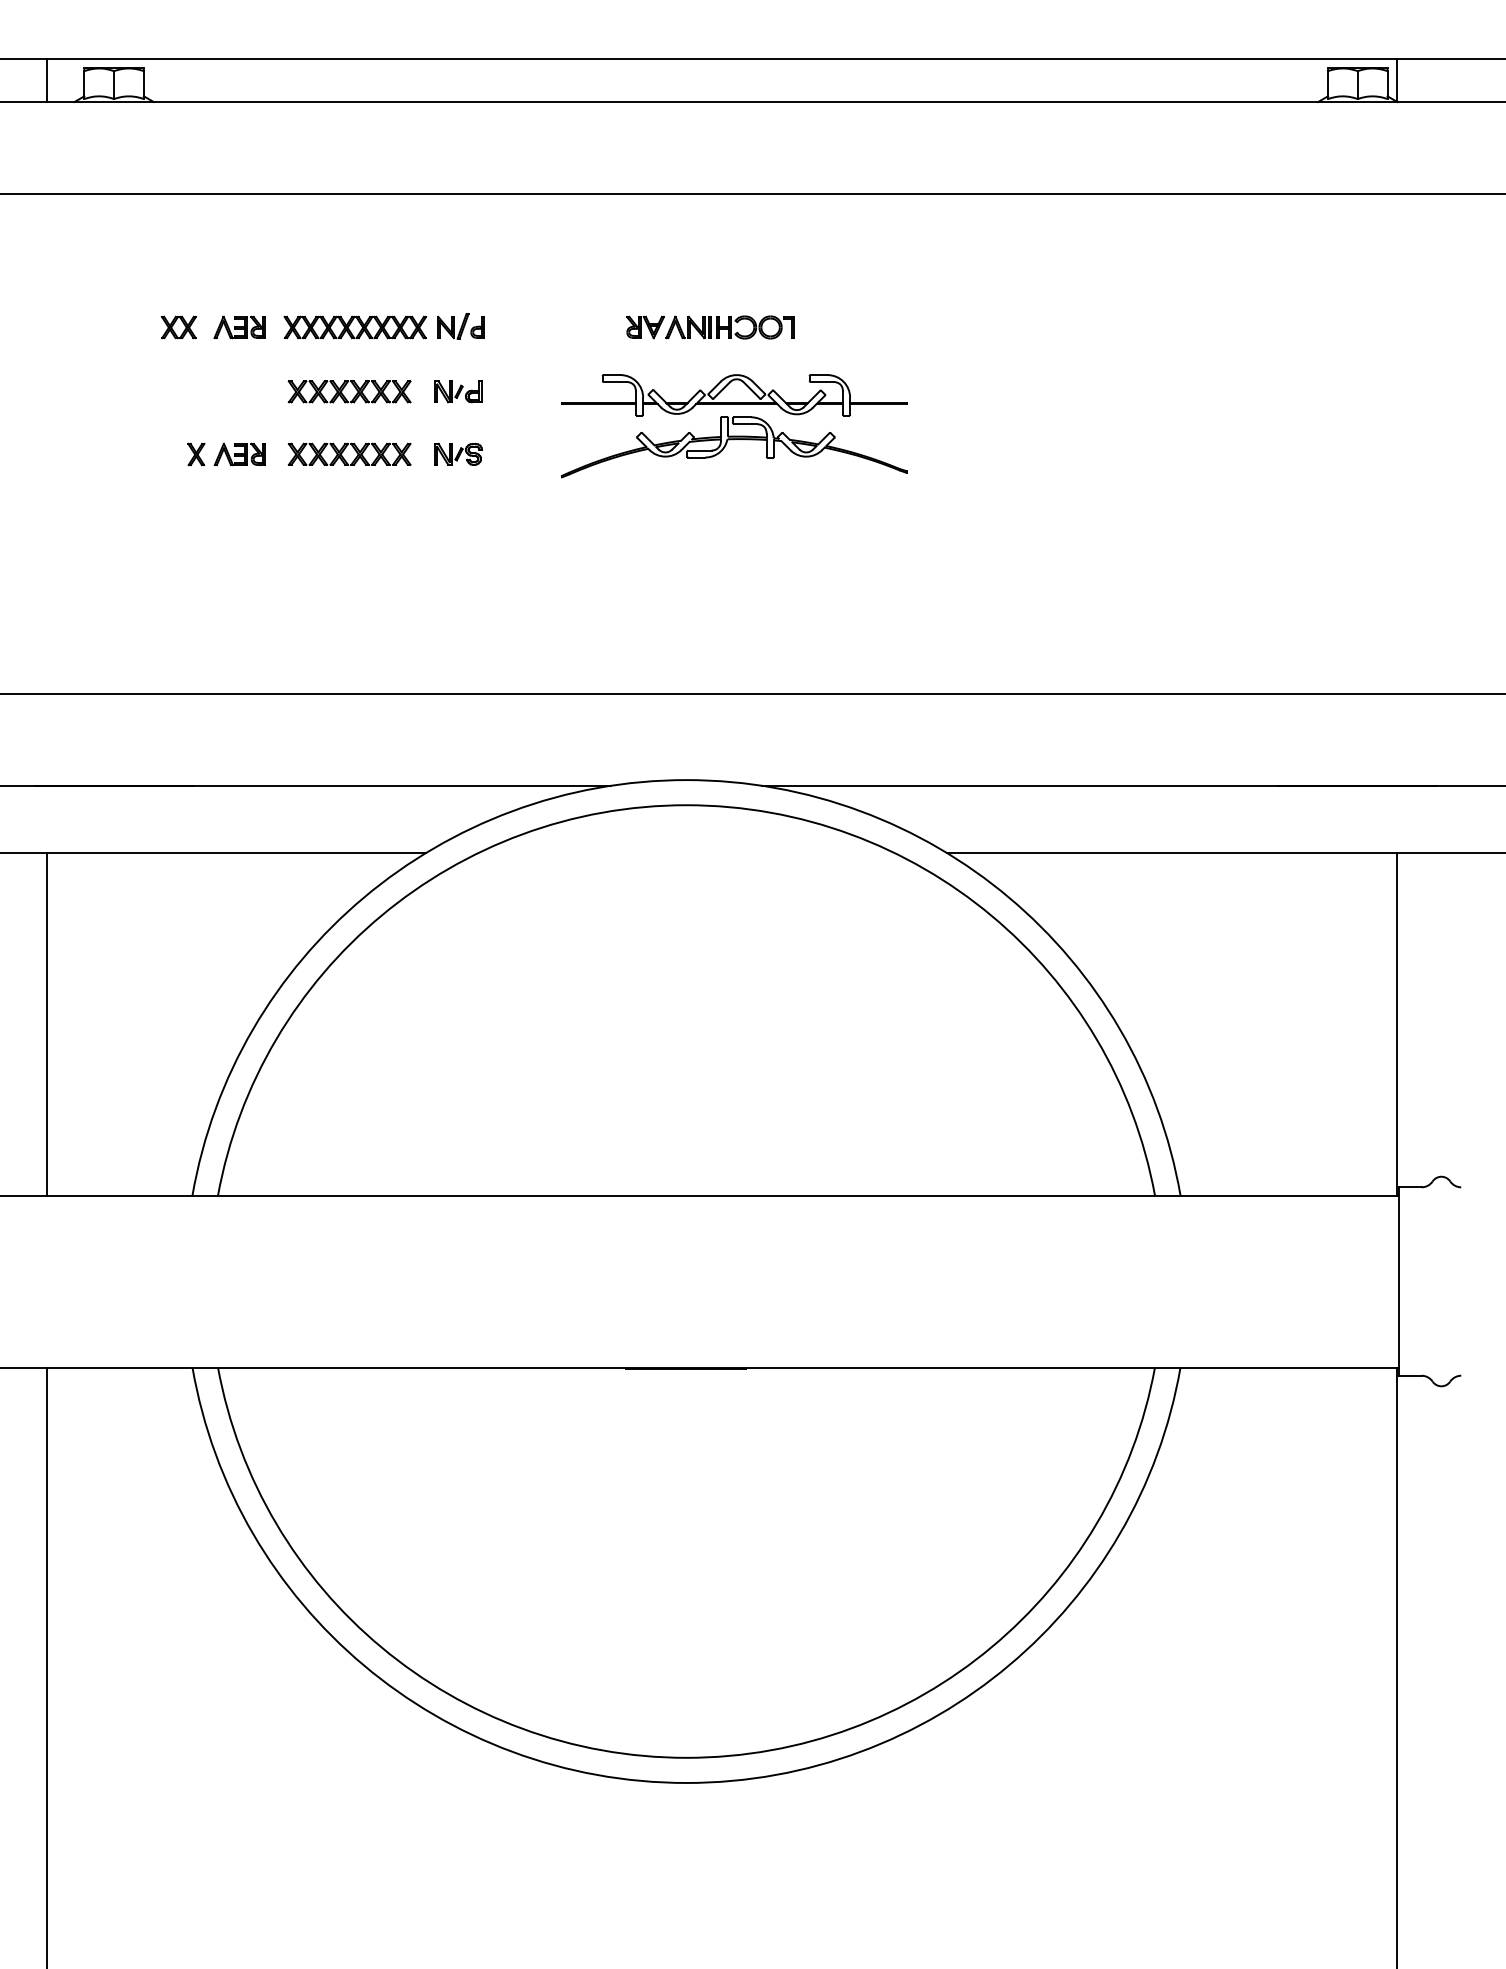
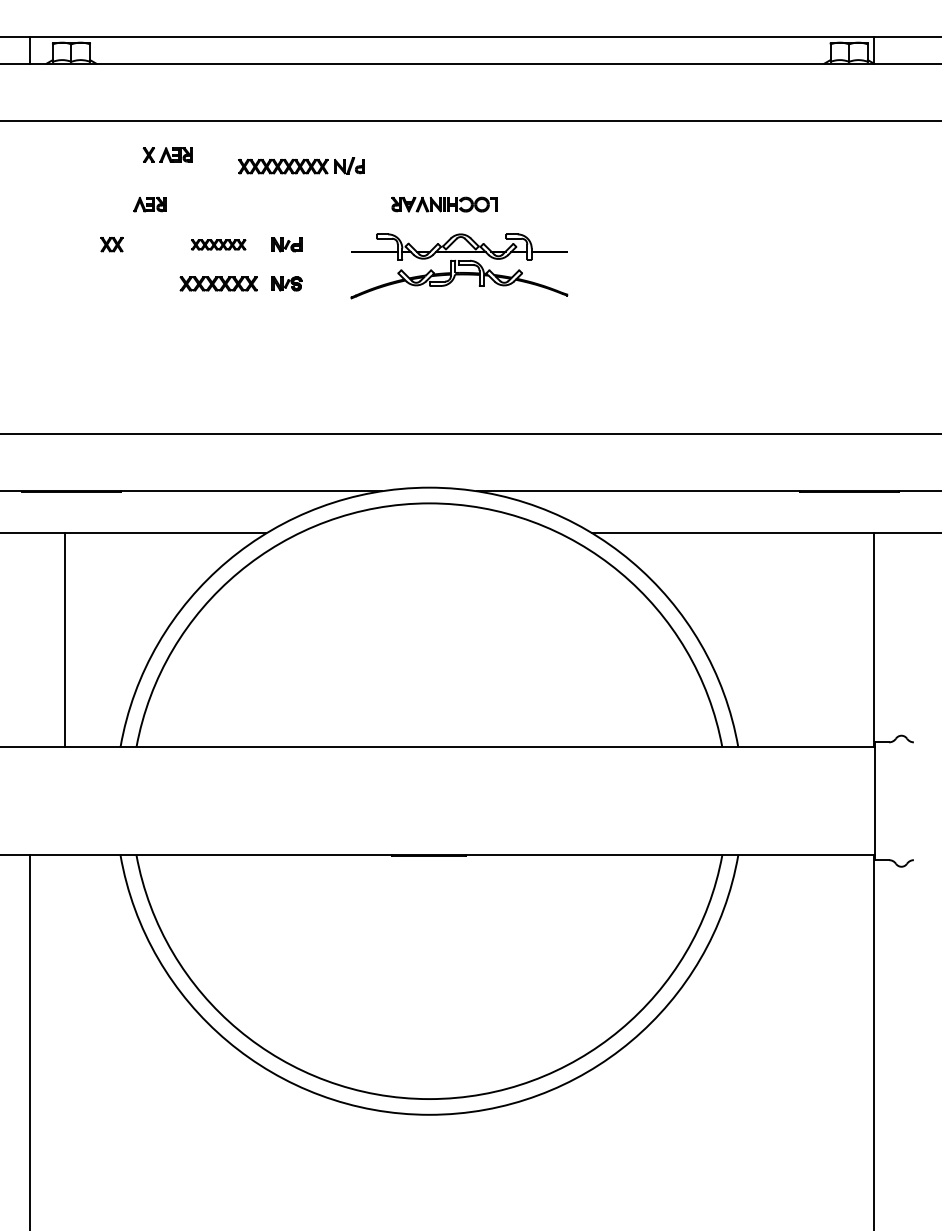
part: (384, 325) -> (301, 165), moved
part: (178, 327) -> (111, 244), moved
part: (349, 391) -> (218, 244), size x0.7
part: (226, 453) -> (167, 154), moved
line: (46, 1024) -> (64, 640), moved

